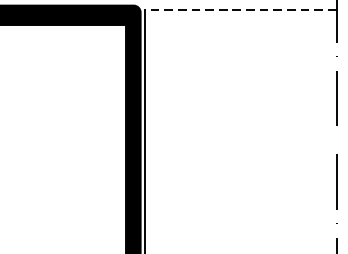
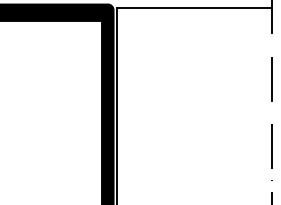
line: (239, 10) -> (193, 8), dashed -> solid

